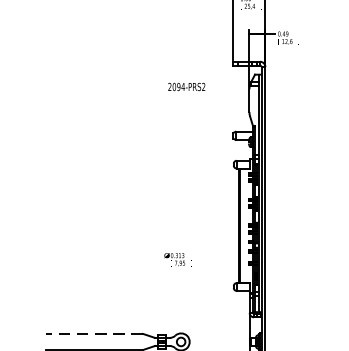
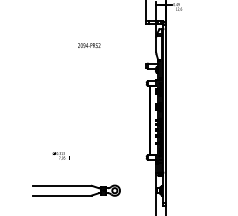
text: (187, 86) -> (89, 45), moved
text: (177, 258) -> (60, 155), moved
line: (94, 333) -> (62, 185), dashed -> solid

